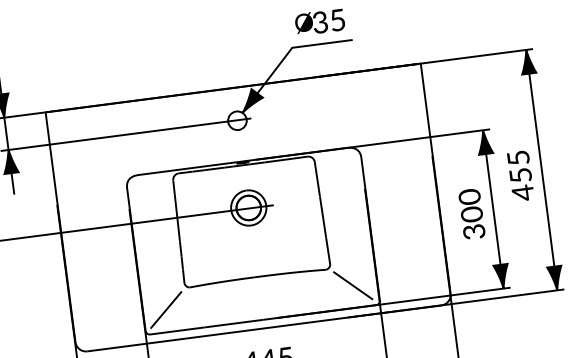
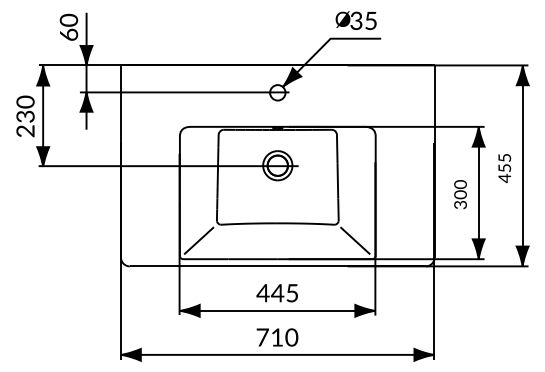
part: (520, 176) -> (504, 168), size x0.7
part: (471, 214) -> (460, 194), size x0.7

